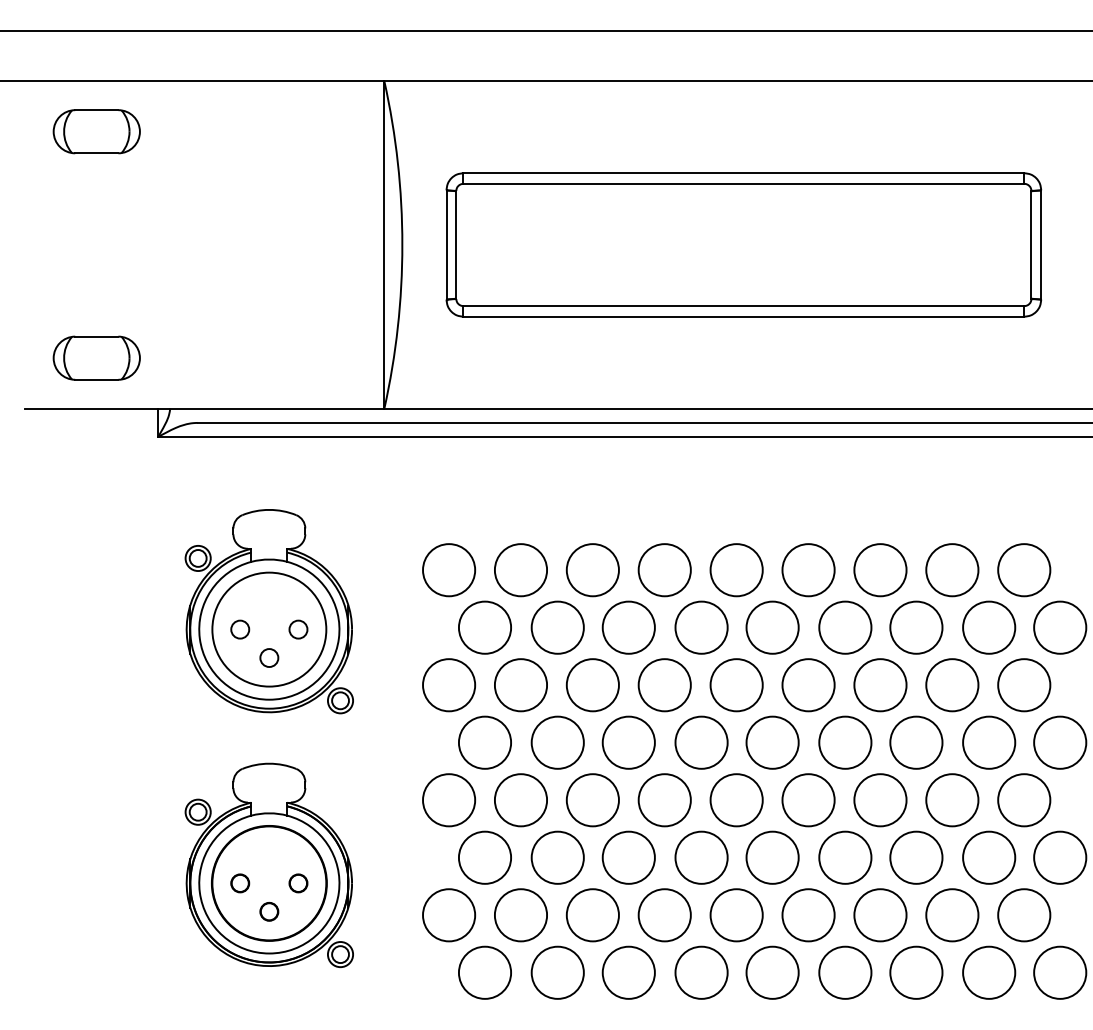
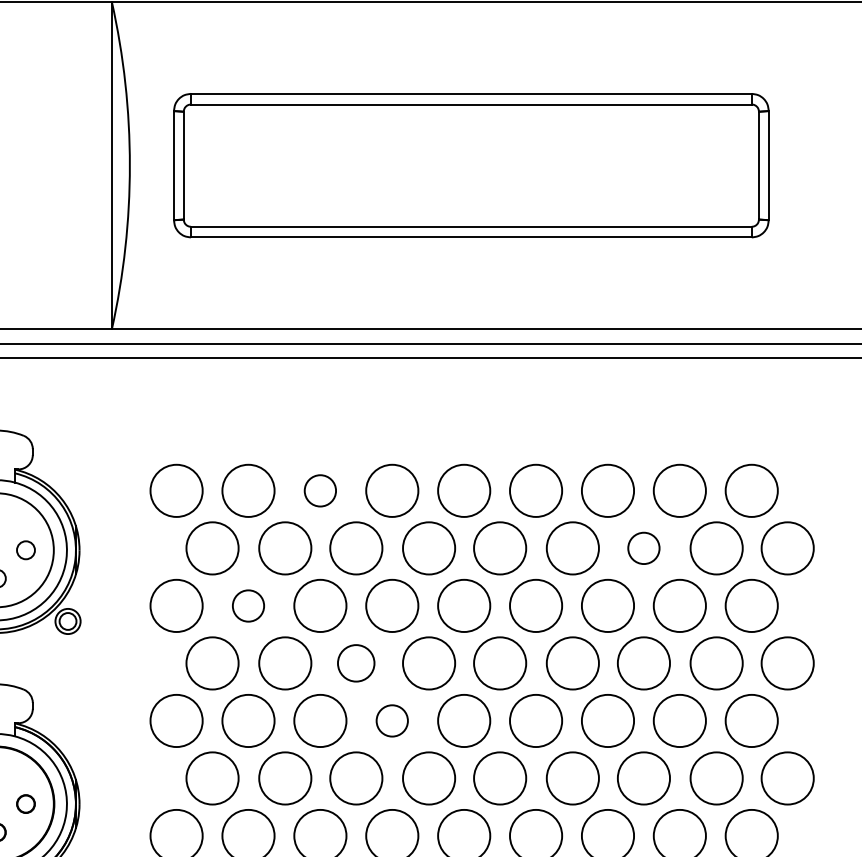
circle: (592, 570) -> (320, 491), size x0.6
circle: (916, 627) -> (644, 548), size x0.6
circle: (520, 685) -> (248, 606), size x0.6
circle: (628, 742) -> (356, 663), size x0.7
circle: (664, 800) -> (392, 721), size x0.6

